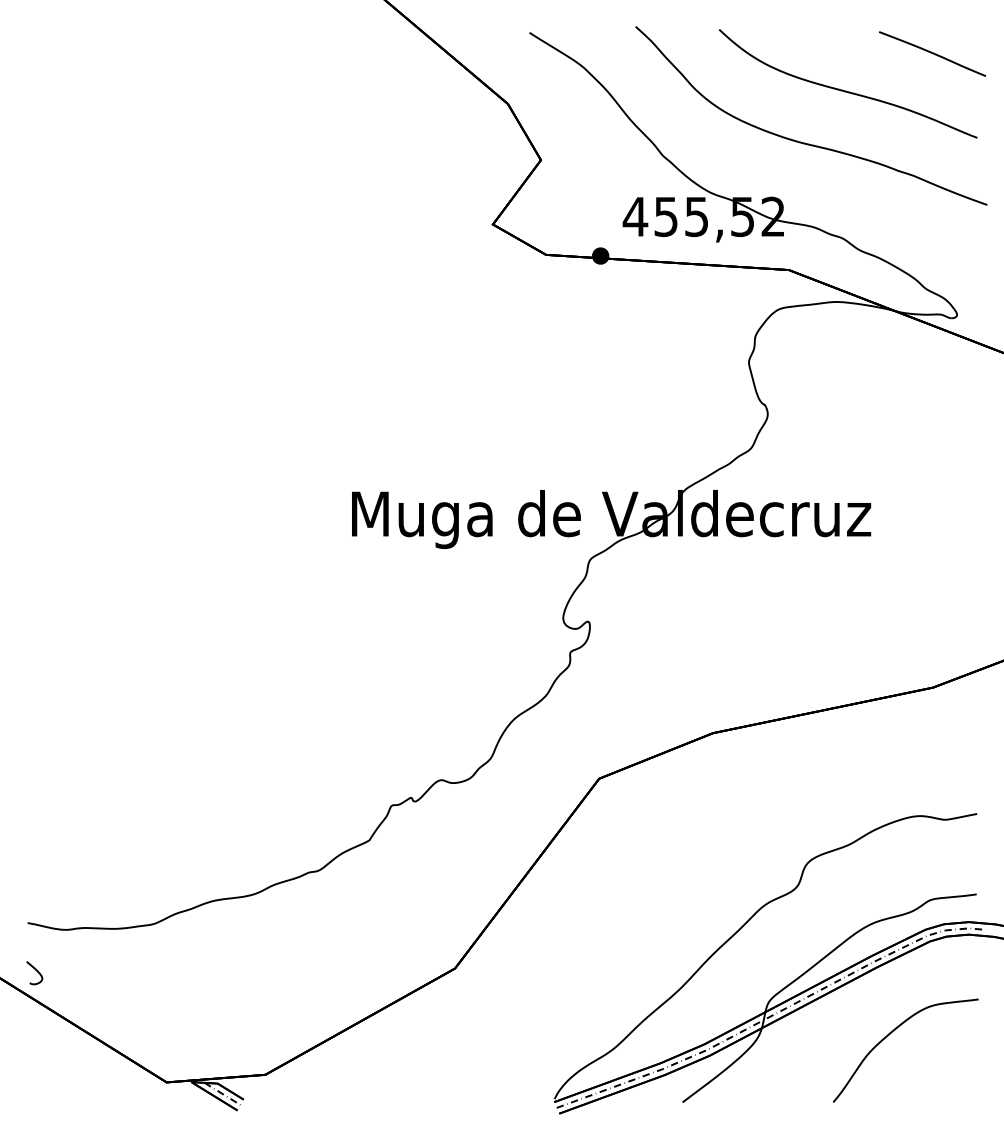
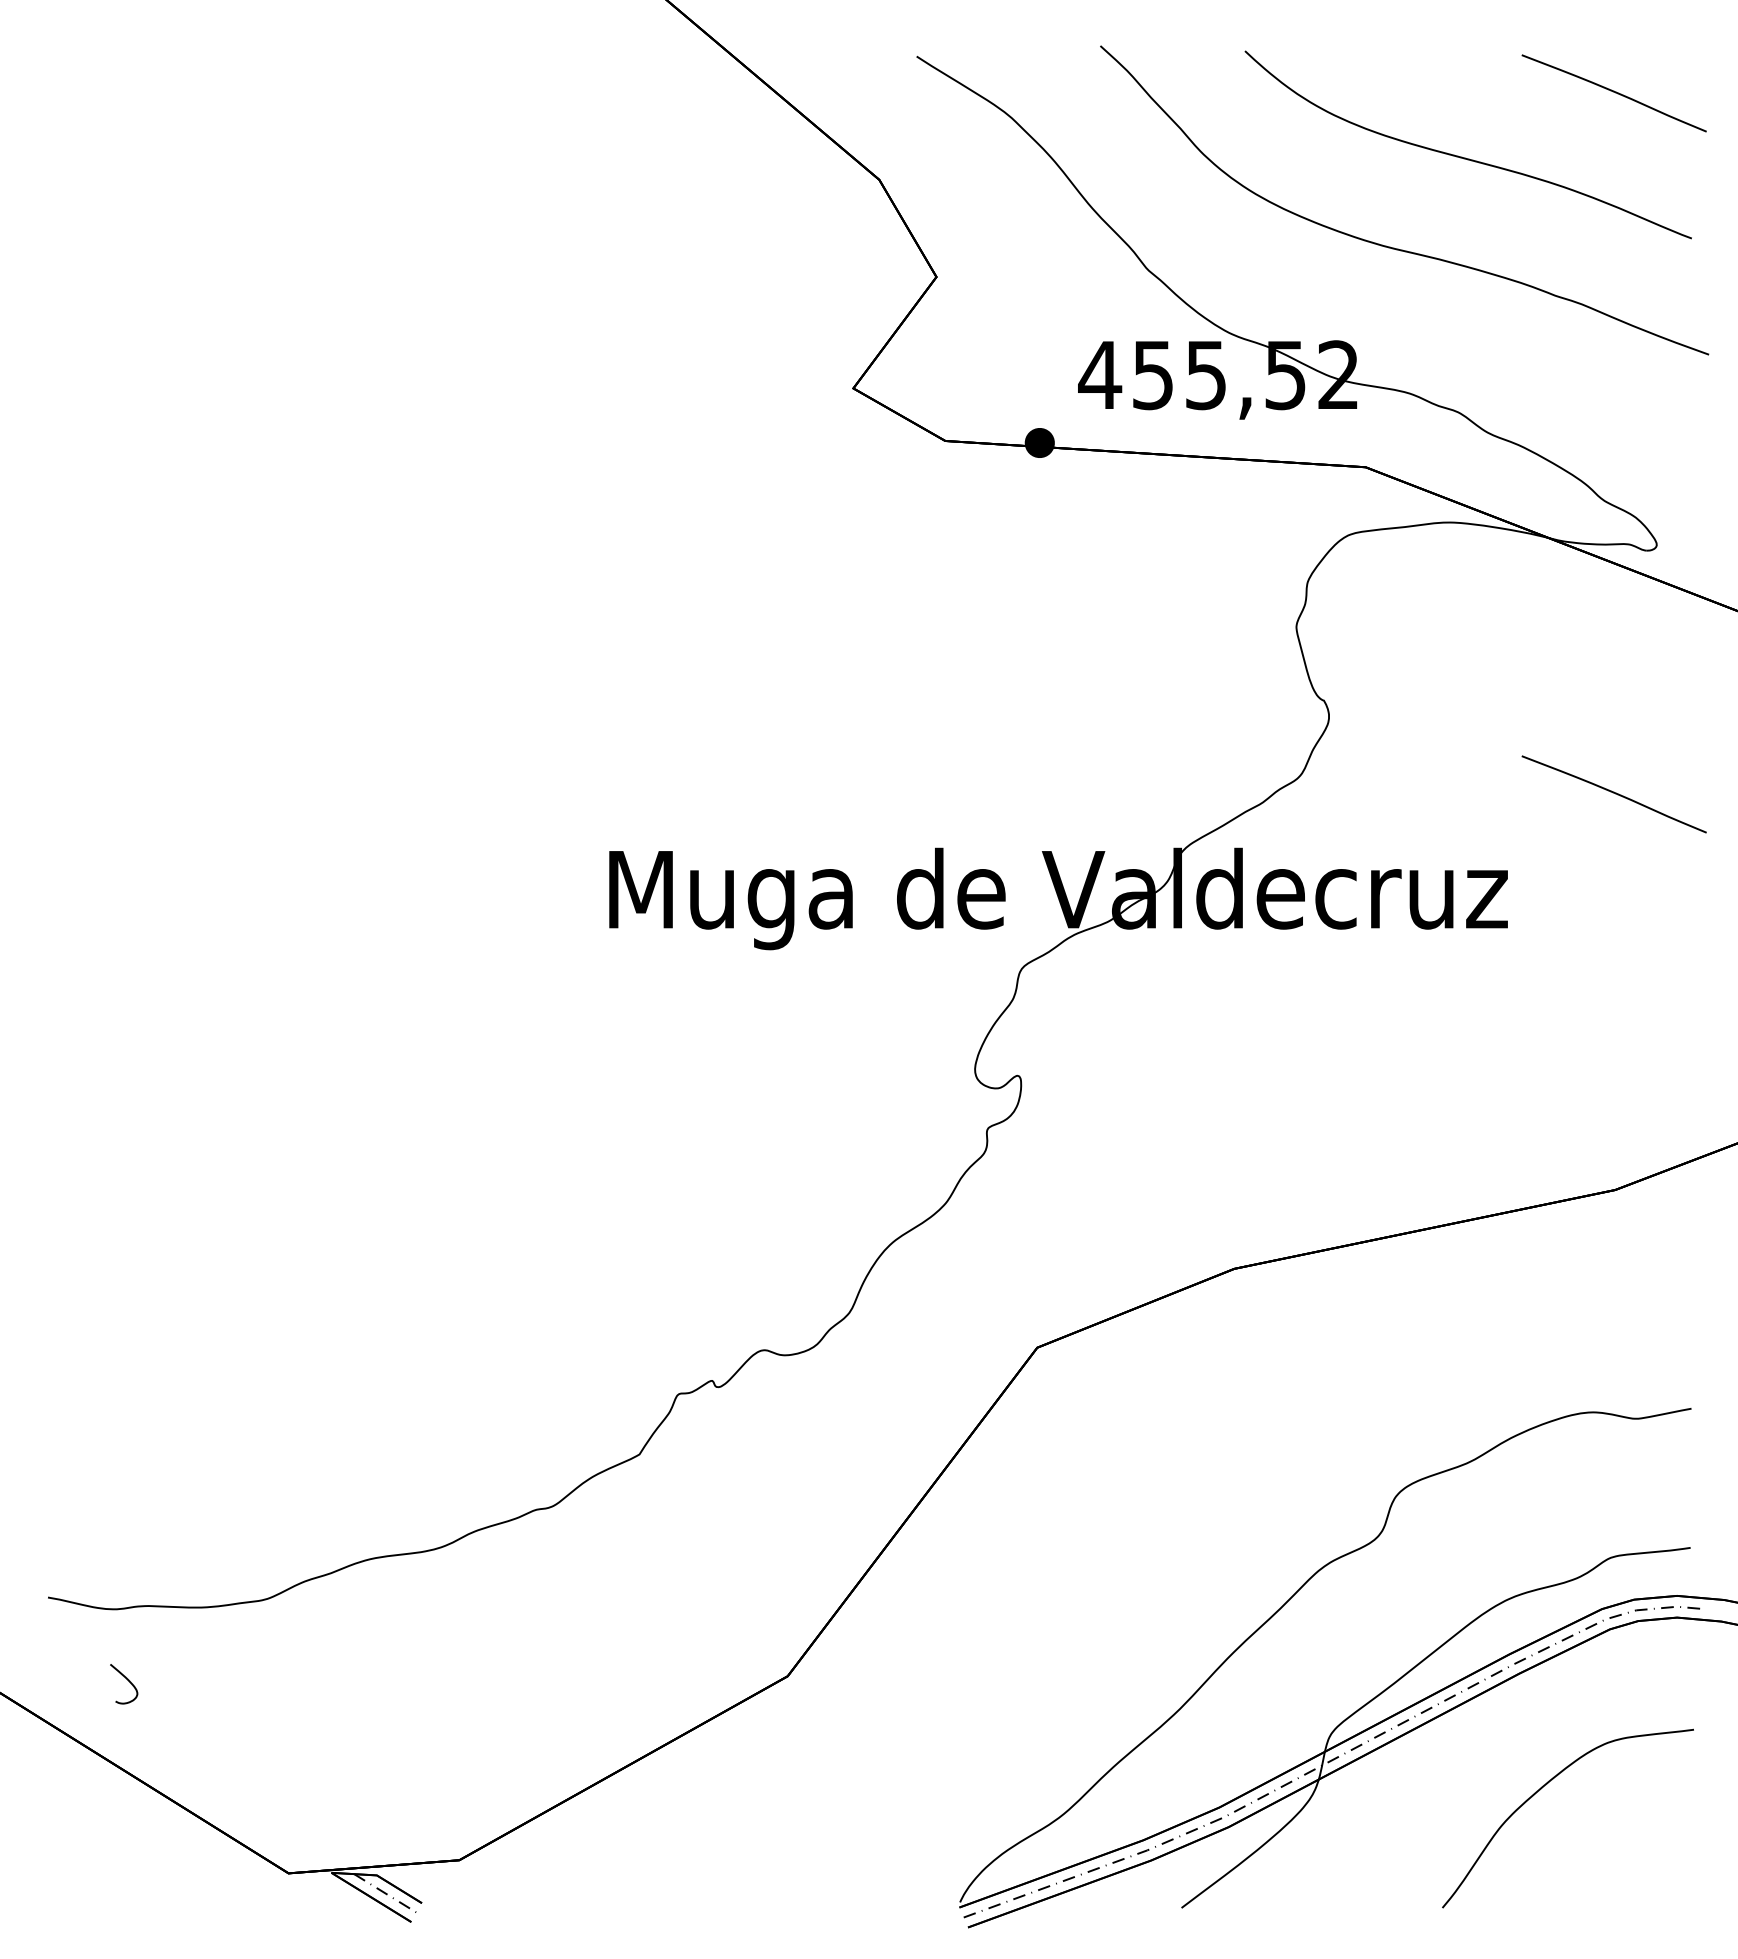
curve: (932, 458) -> (1614, 793), added
curve: (36, 971) -> (127, 1681), moved

